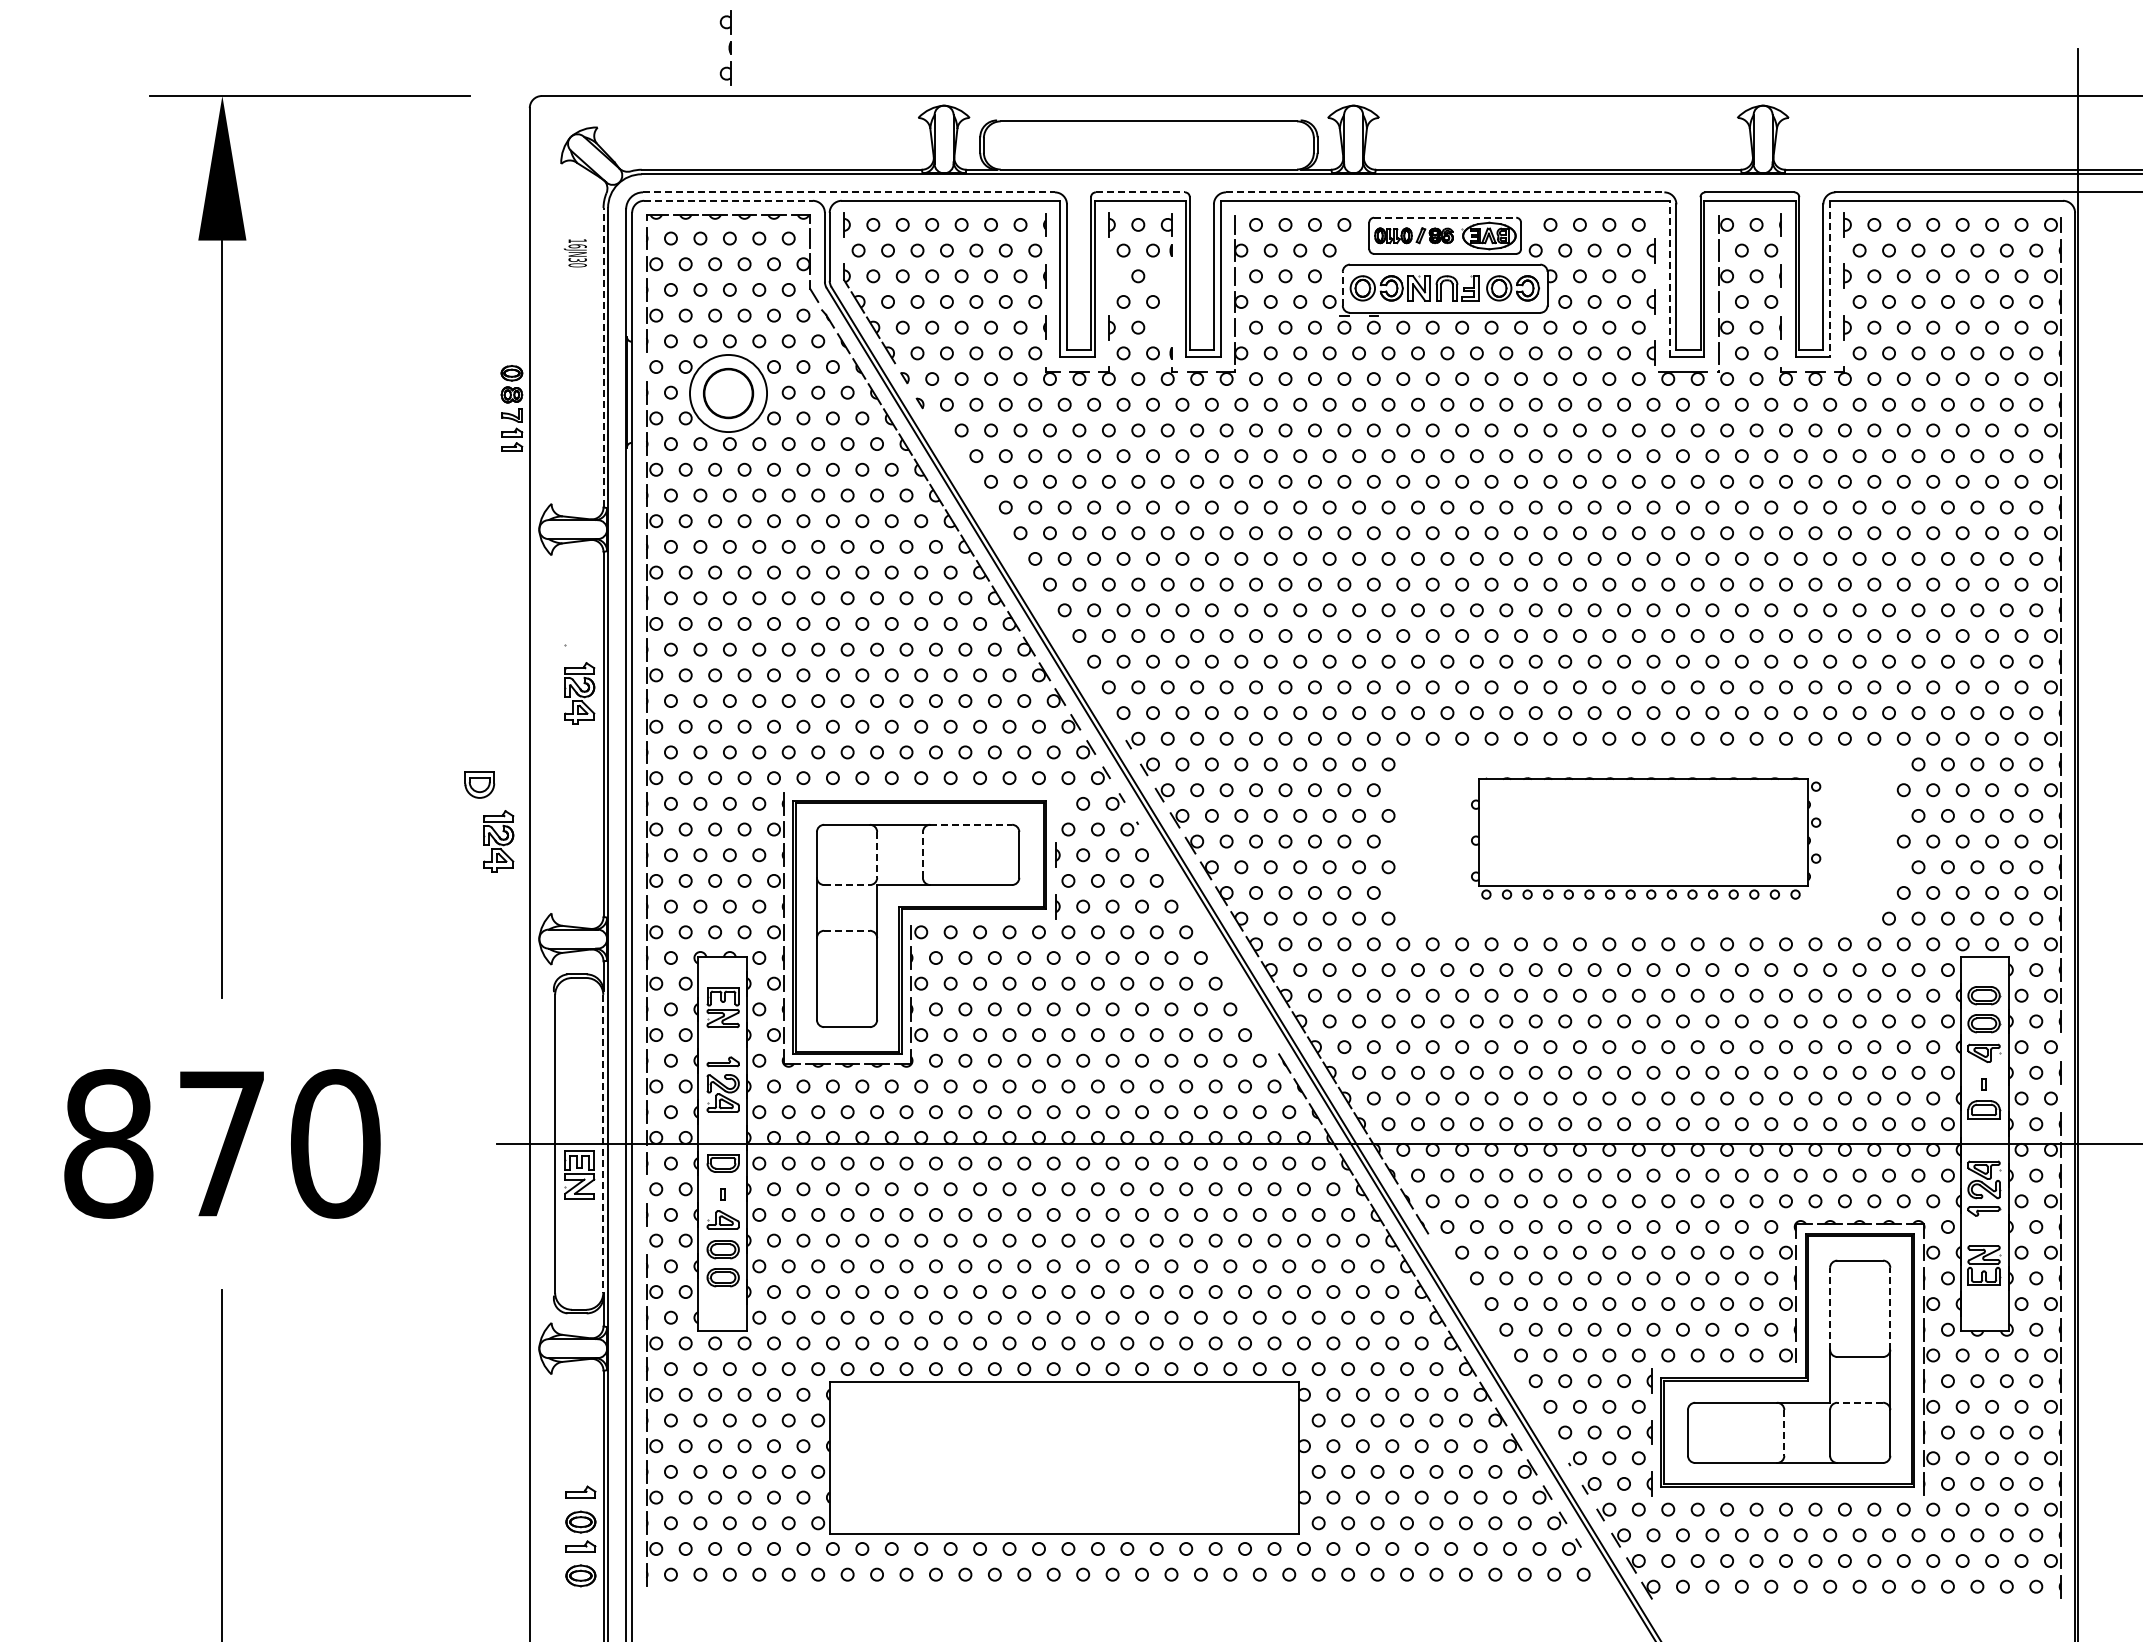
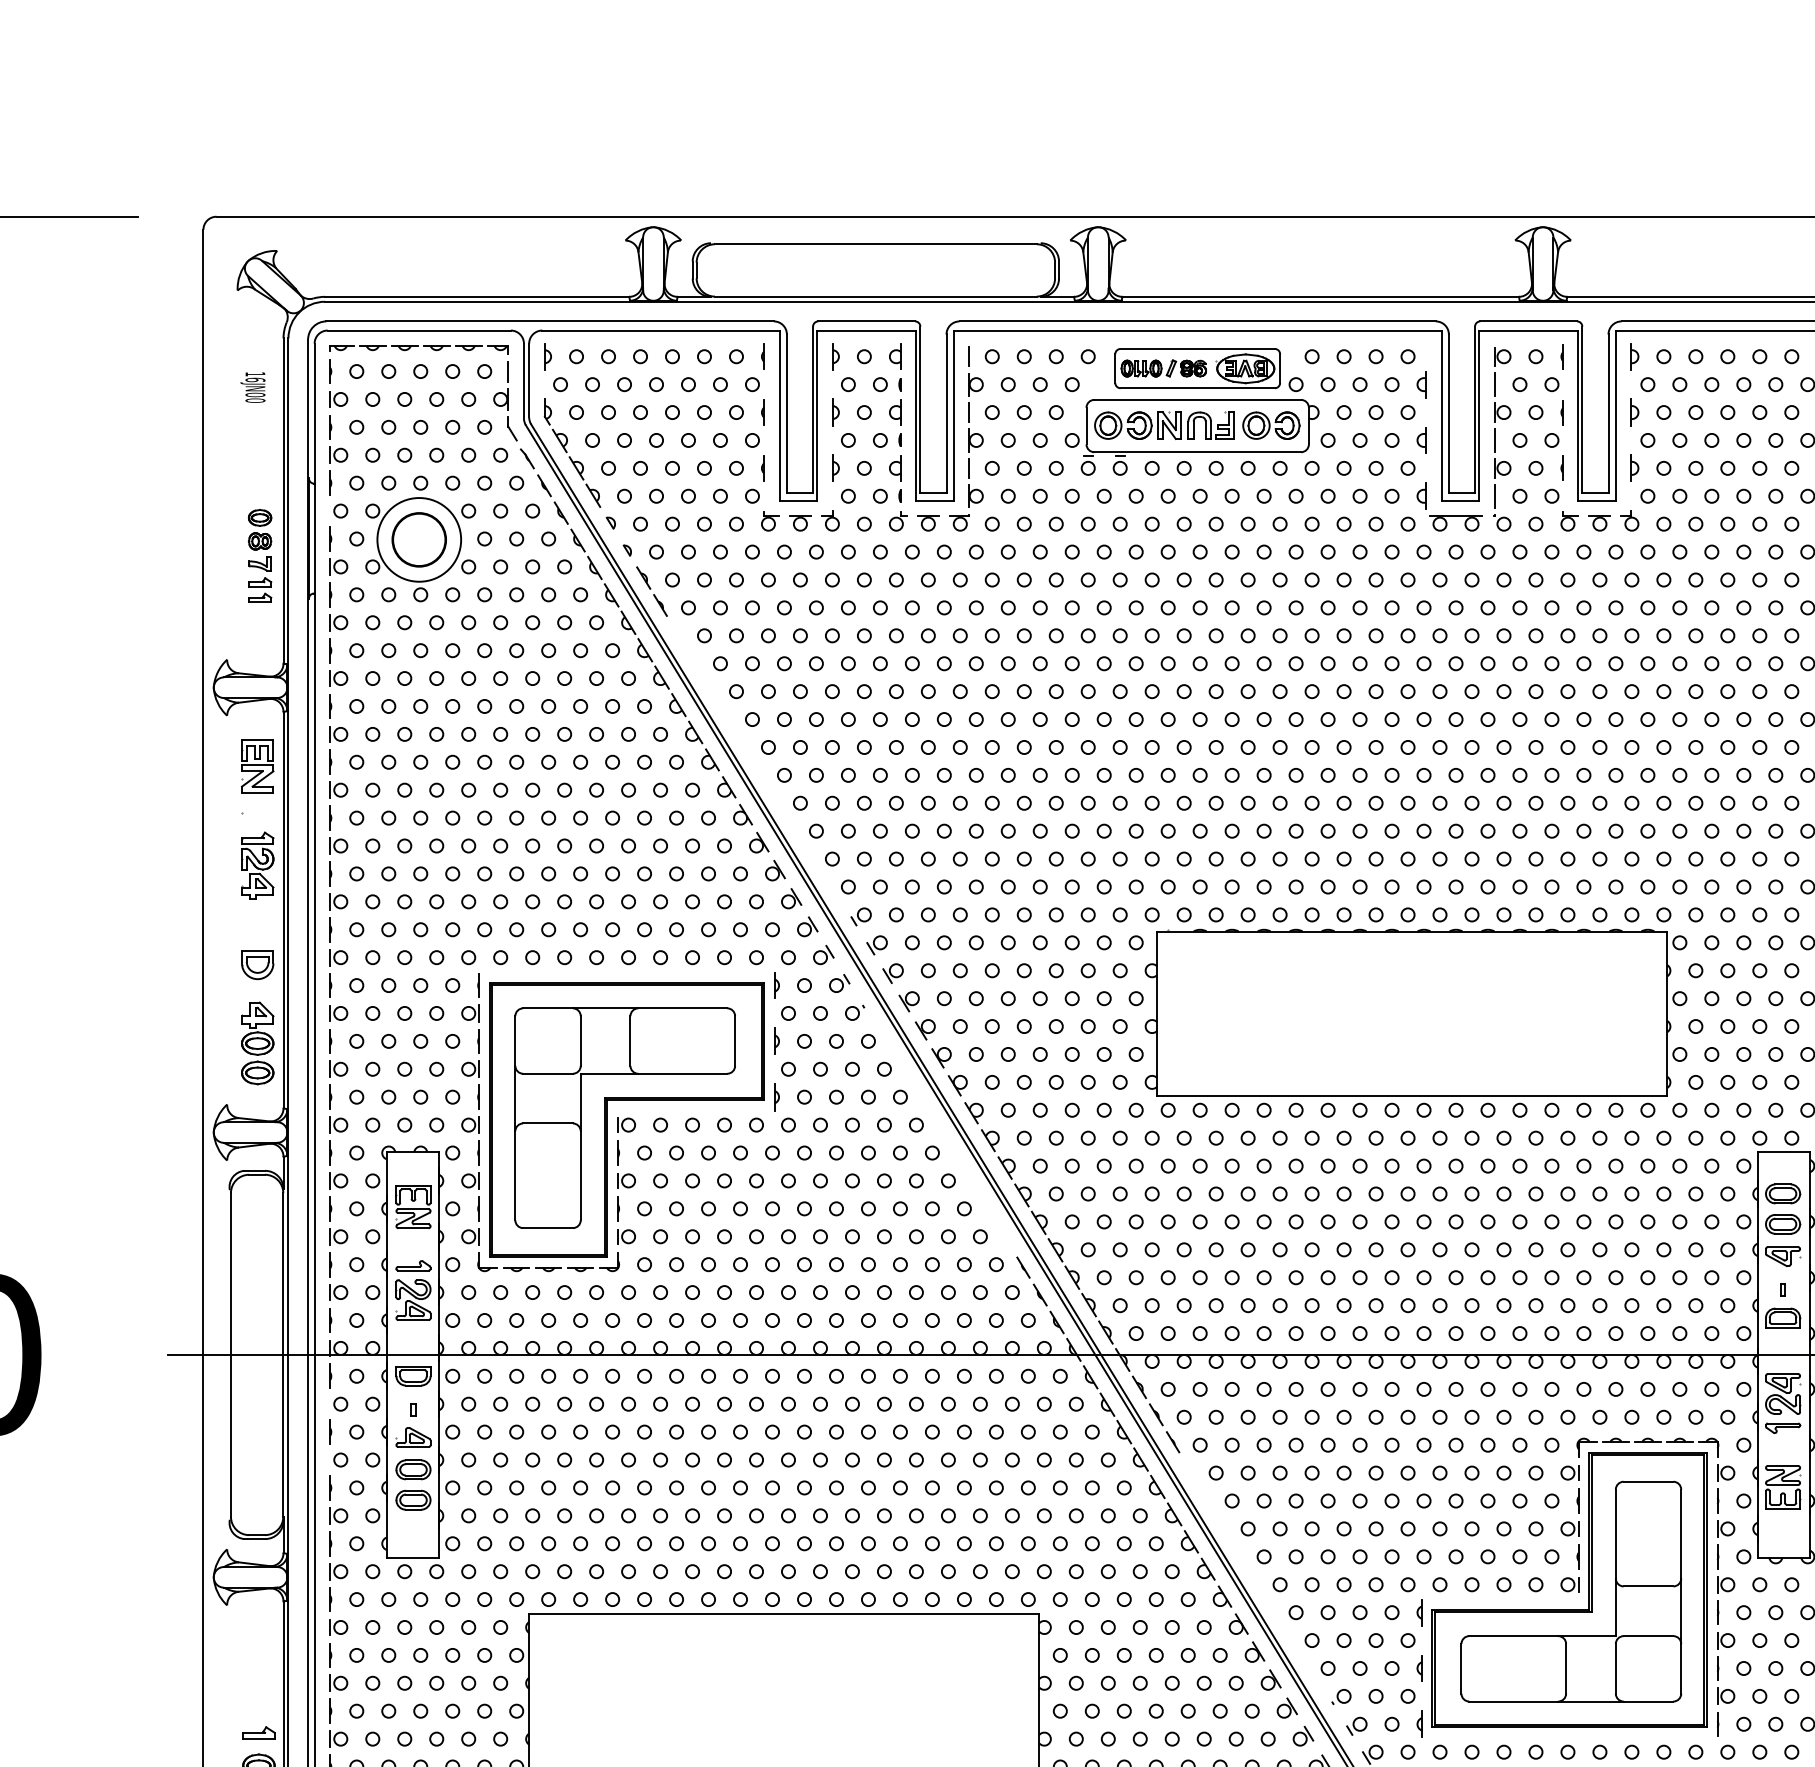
part: (725, 47) -> (895, 439), moved
line: (848, 192) -> (549, 321), dashed -> solid
line: (1140, 192) -> (866, 321), dashed -> solid
line: (1445, 192) -> (1198, 321), dashed -> solid
line: (729, 200) -> (420, 330), dashed -> solid
line: (1445, 217) -> (1198, 348), dashed -> solid
text: (577, 260) -> (255, 395), 16JN30 -> 16JN00
part: (1111, 275) -> (835, 411), added
line: (1669, 278) -> (1441, 414), dashed -> solid
line: (1829, 279) -> (1615, 416), dashed -> solid
line: (1342, 288) -> (1086, 425), dashed -> solid
line: (603, 357) -> (283, 500), dashed -> solid
part: (511, 408) -> (259, 556), moved
part: (942, 440) -> (651, 590), added
part: (479, 784) -> (257, 964), moved
part: (1057, 803) -> (776, 985), added
line: (971, 824) -> (683, 1008), dashed -> solid
part: (1645, 838) -> (1415, 1023), size x1.43
part: (498, 841) -> (169, 1026), removed
line: (877, 854) -> (581, 1040), dashed -> solid
line: (922, 854) -> (629, 1040), dashed -> solid
part: (579, 856) -> (257, 1042), added
line: (847, 885) -> (548, 1074), dashed -> solid
line: (847, 930) -> (548, 1123), dashed -> solid
line: (603, 1144) -> (283, 1355), dashed -> solid
part: (579, 1174) -> (257, 765), moved
line: (1830, 1308) -> (1616, 1533), dashed -> solid
line: (1890, 1308) -> (1681, 1533), dashed -> solid
line: (1860, 1402) -> (1648, 1635), dashed -> solid
line: (1784, 1432) -> (1566, 1668), dashed -> solid

